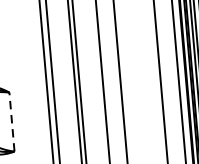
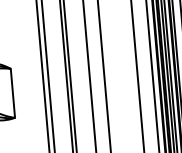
line: (11, 122) -> (12, 93), dashed -> solid

